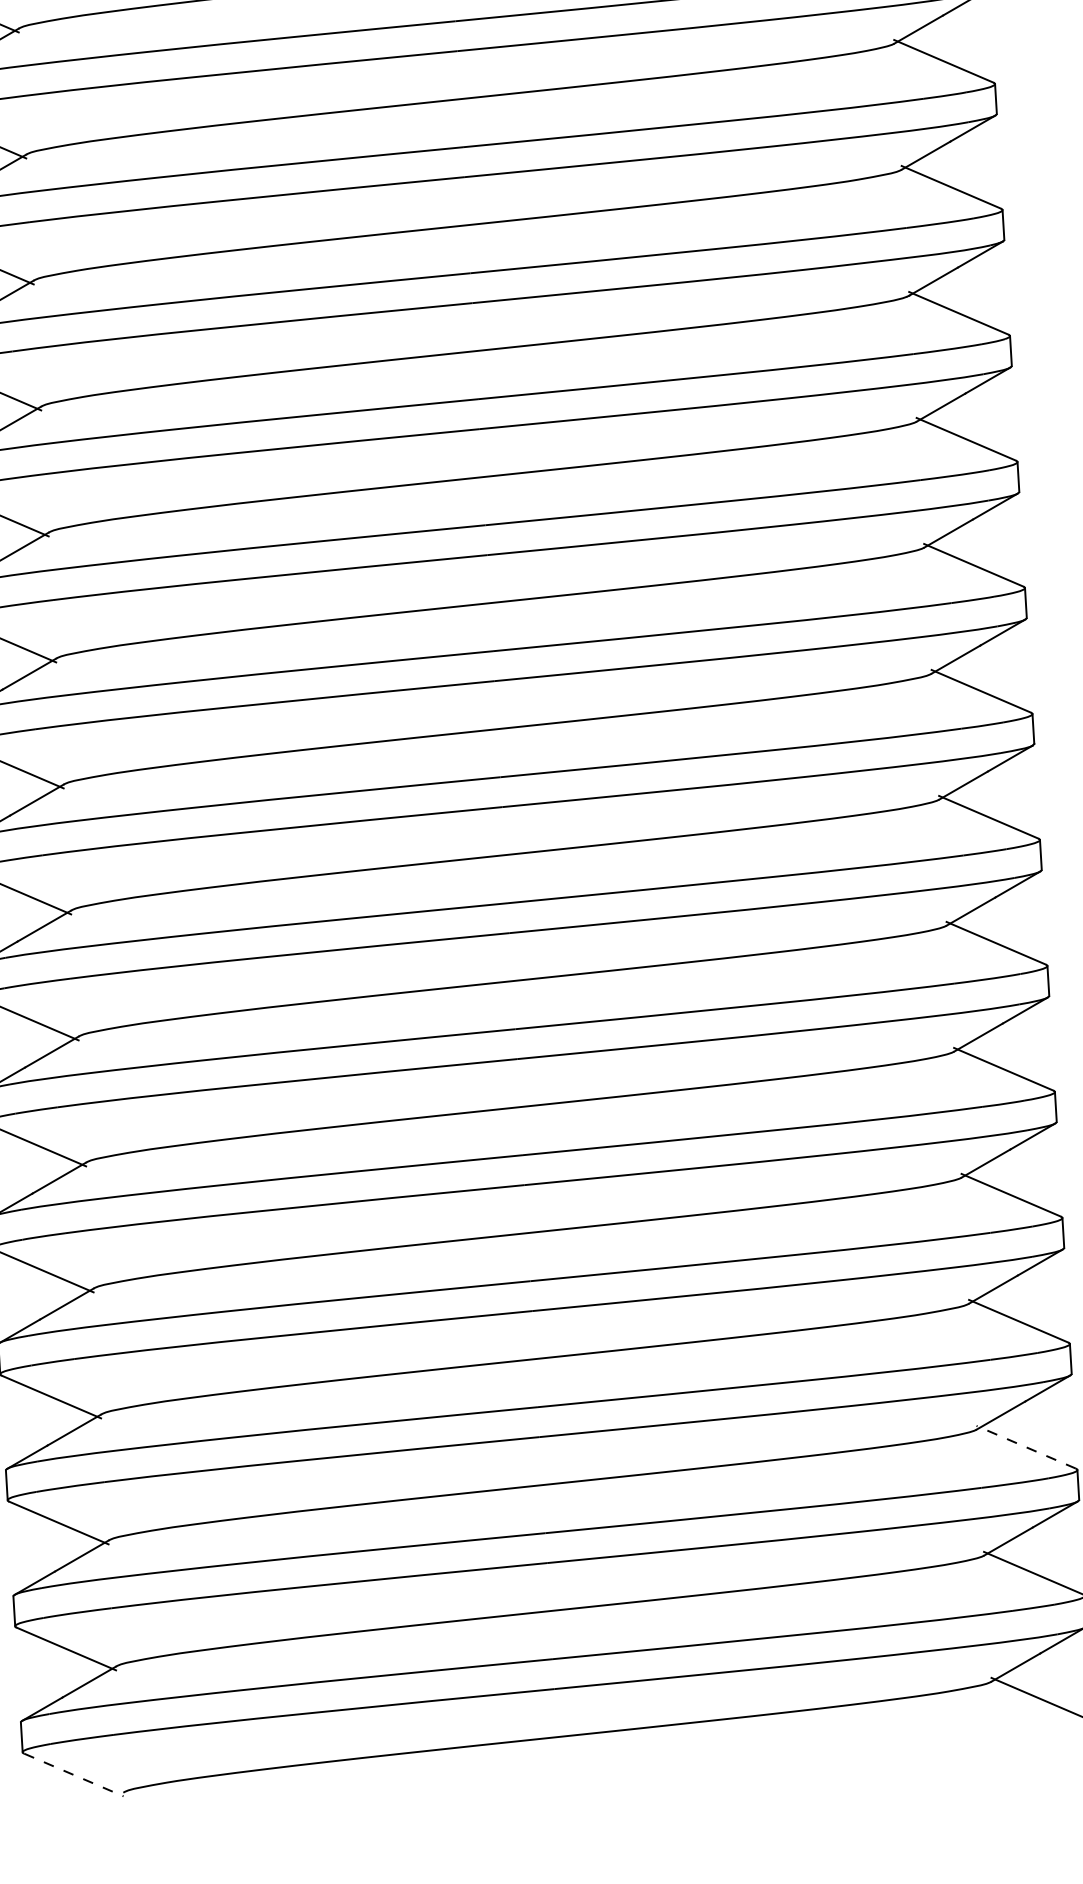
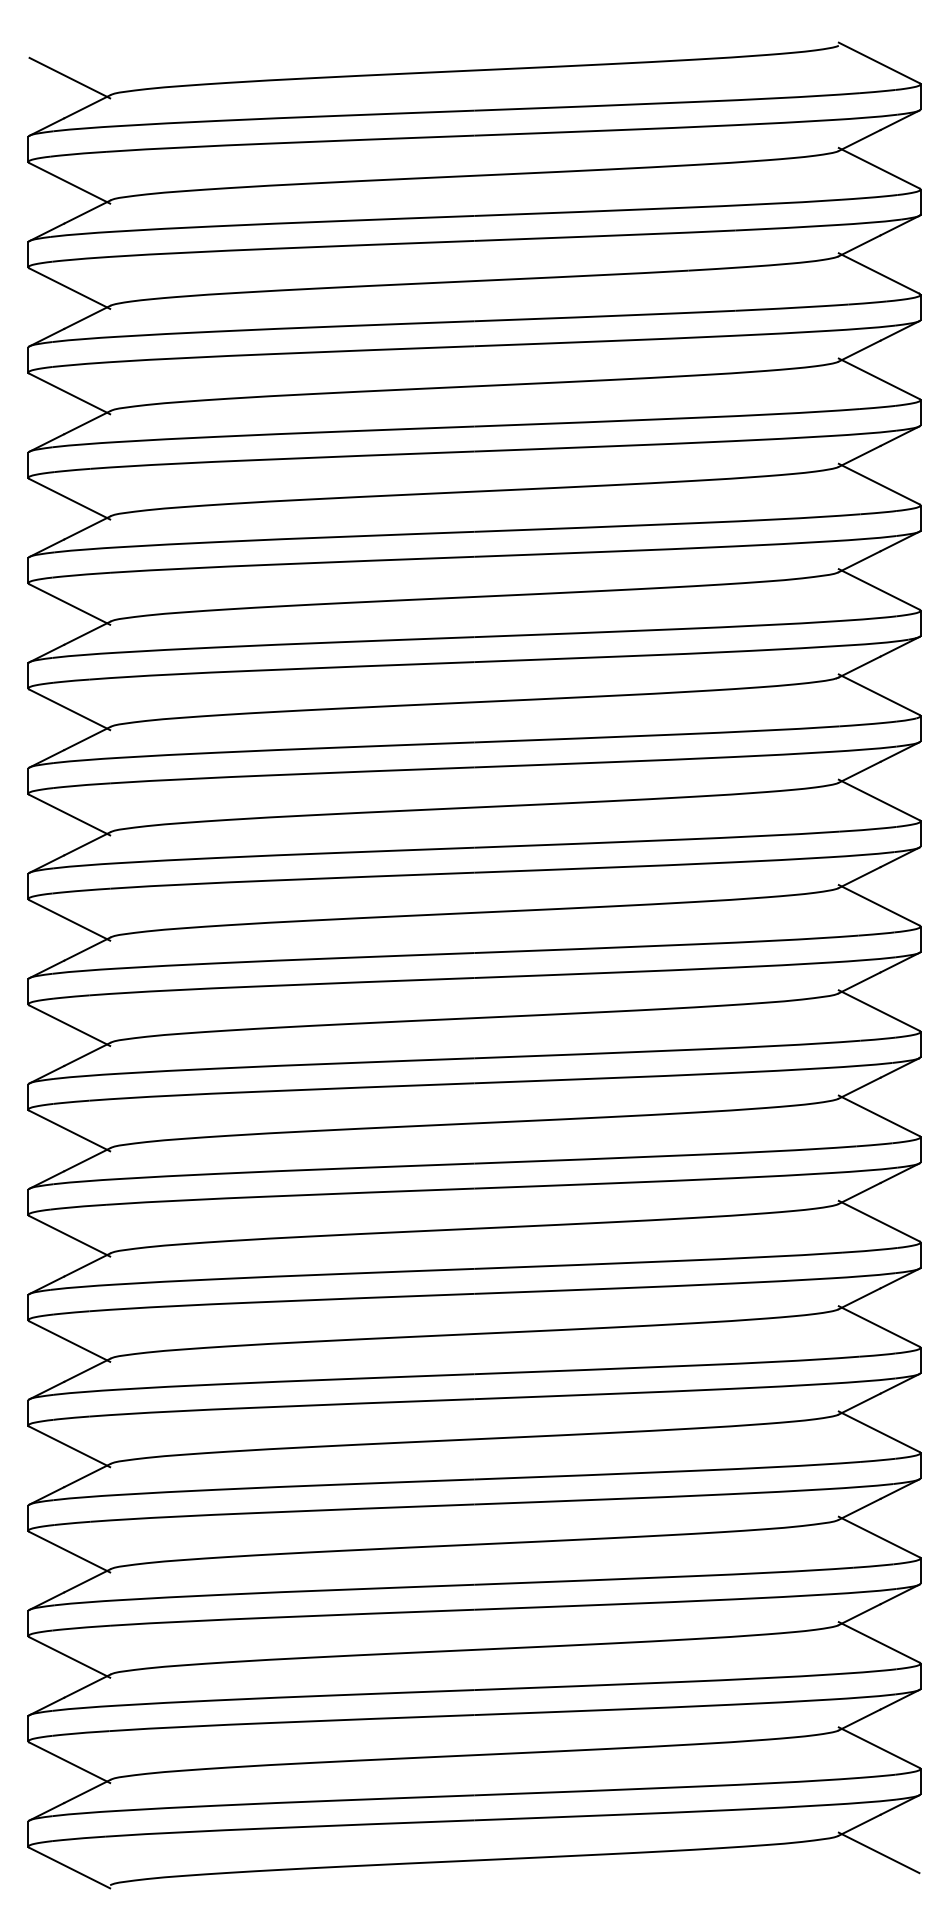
line: (1025, 1447) -> (878, 1642), dashed -> solid
line: (74, 1775) -> (70, 1868), dashed -> solid

